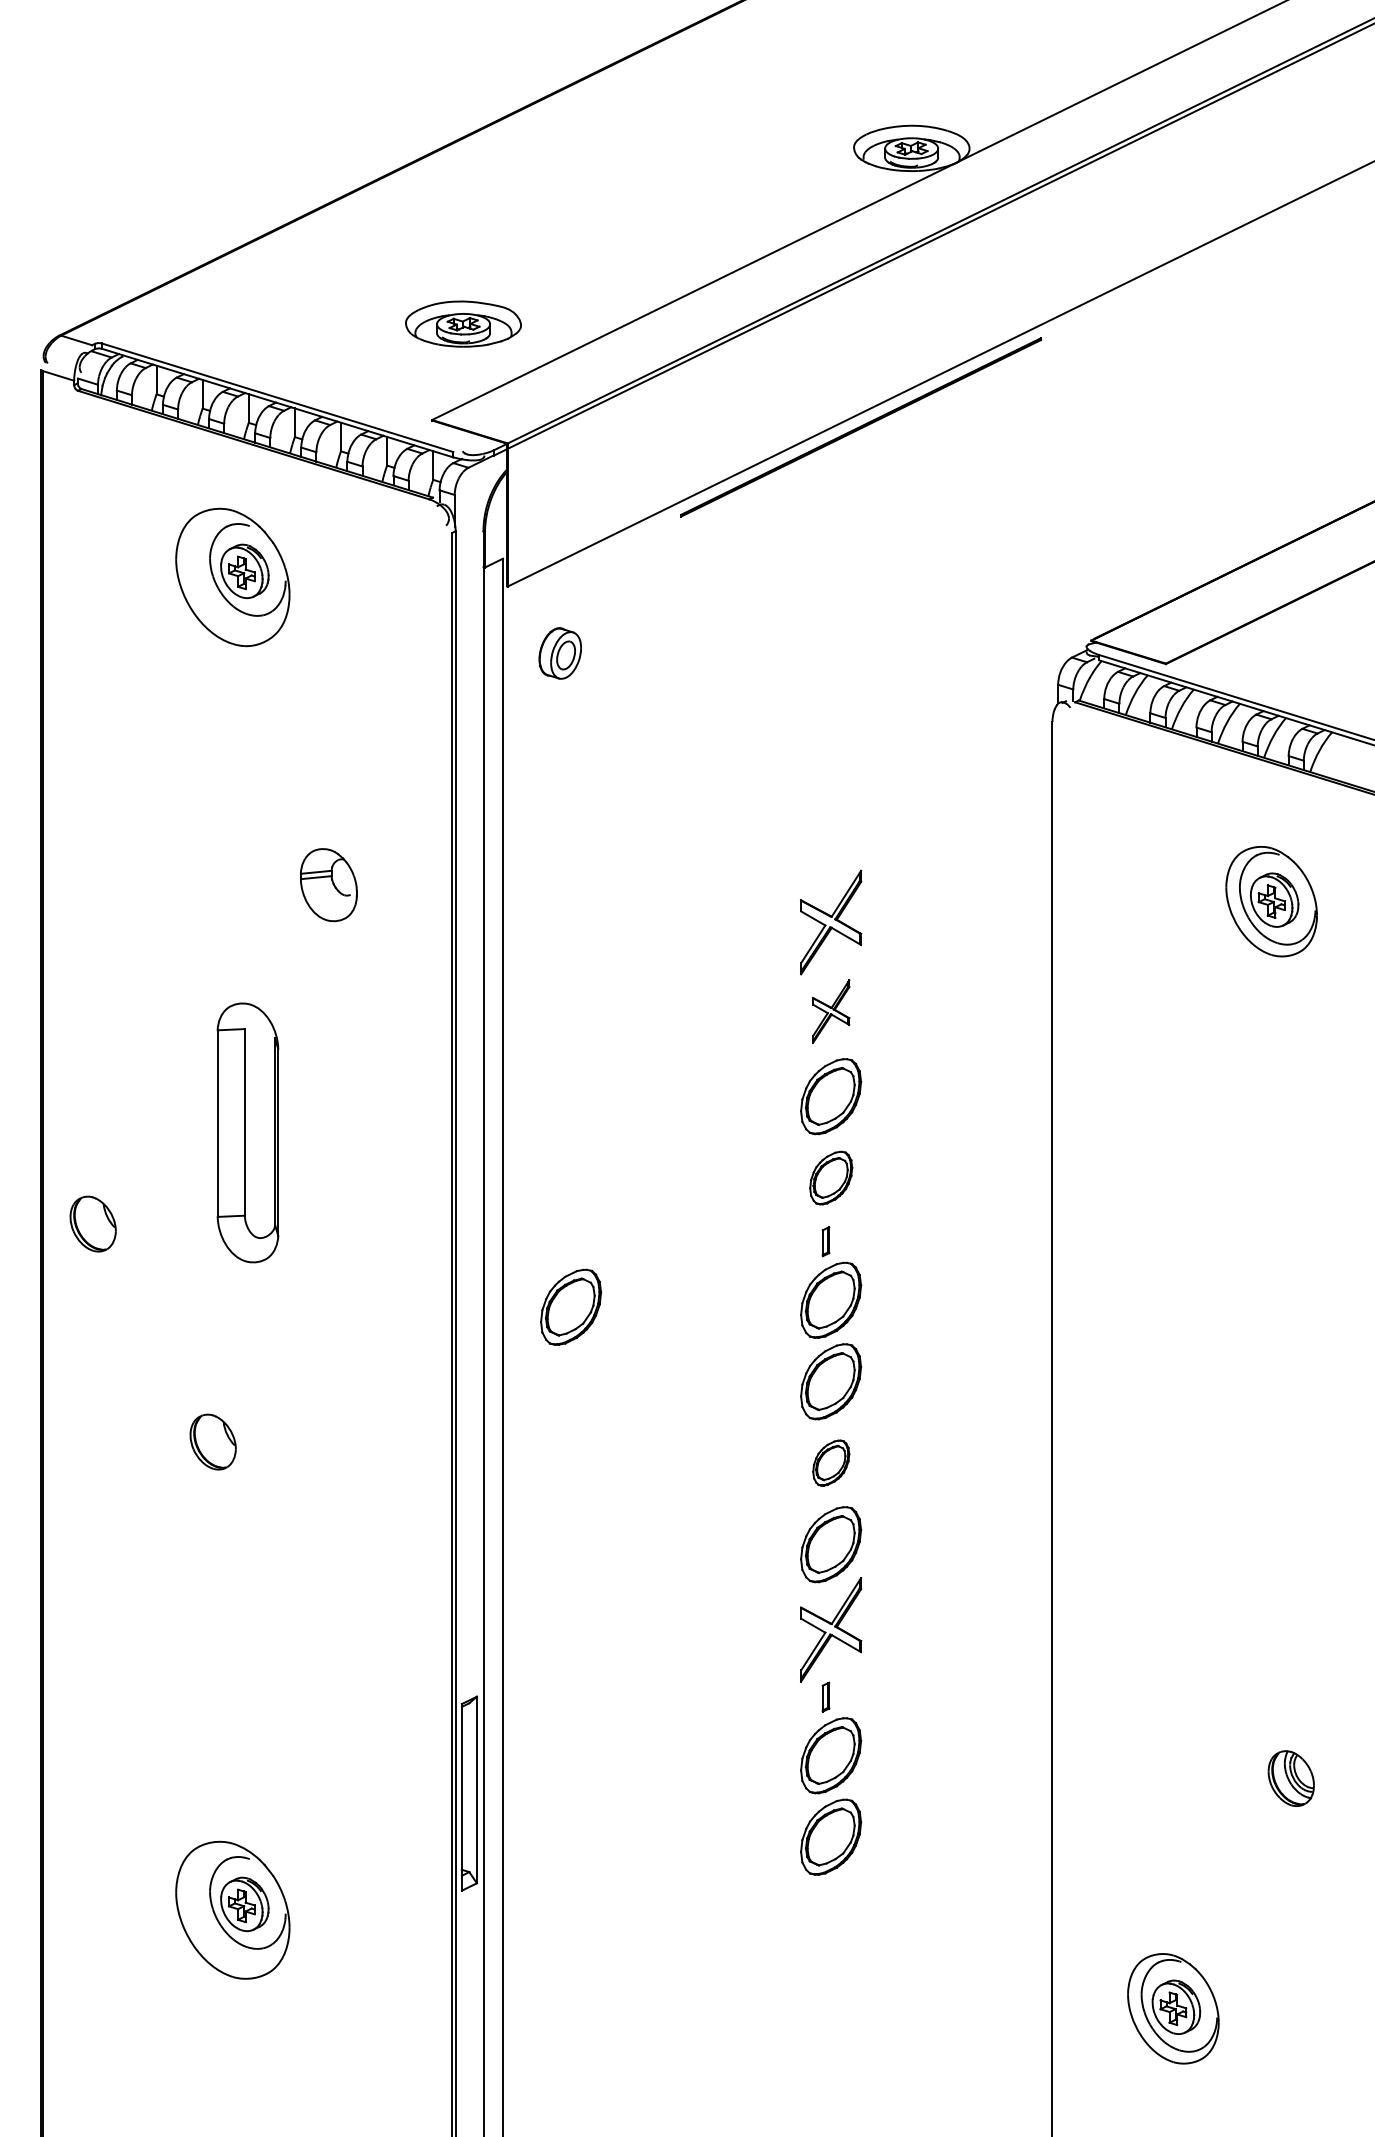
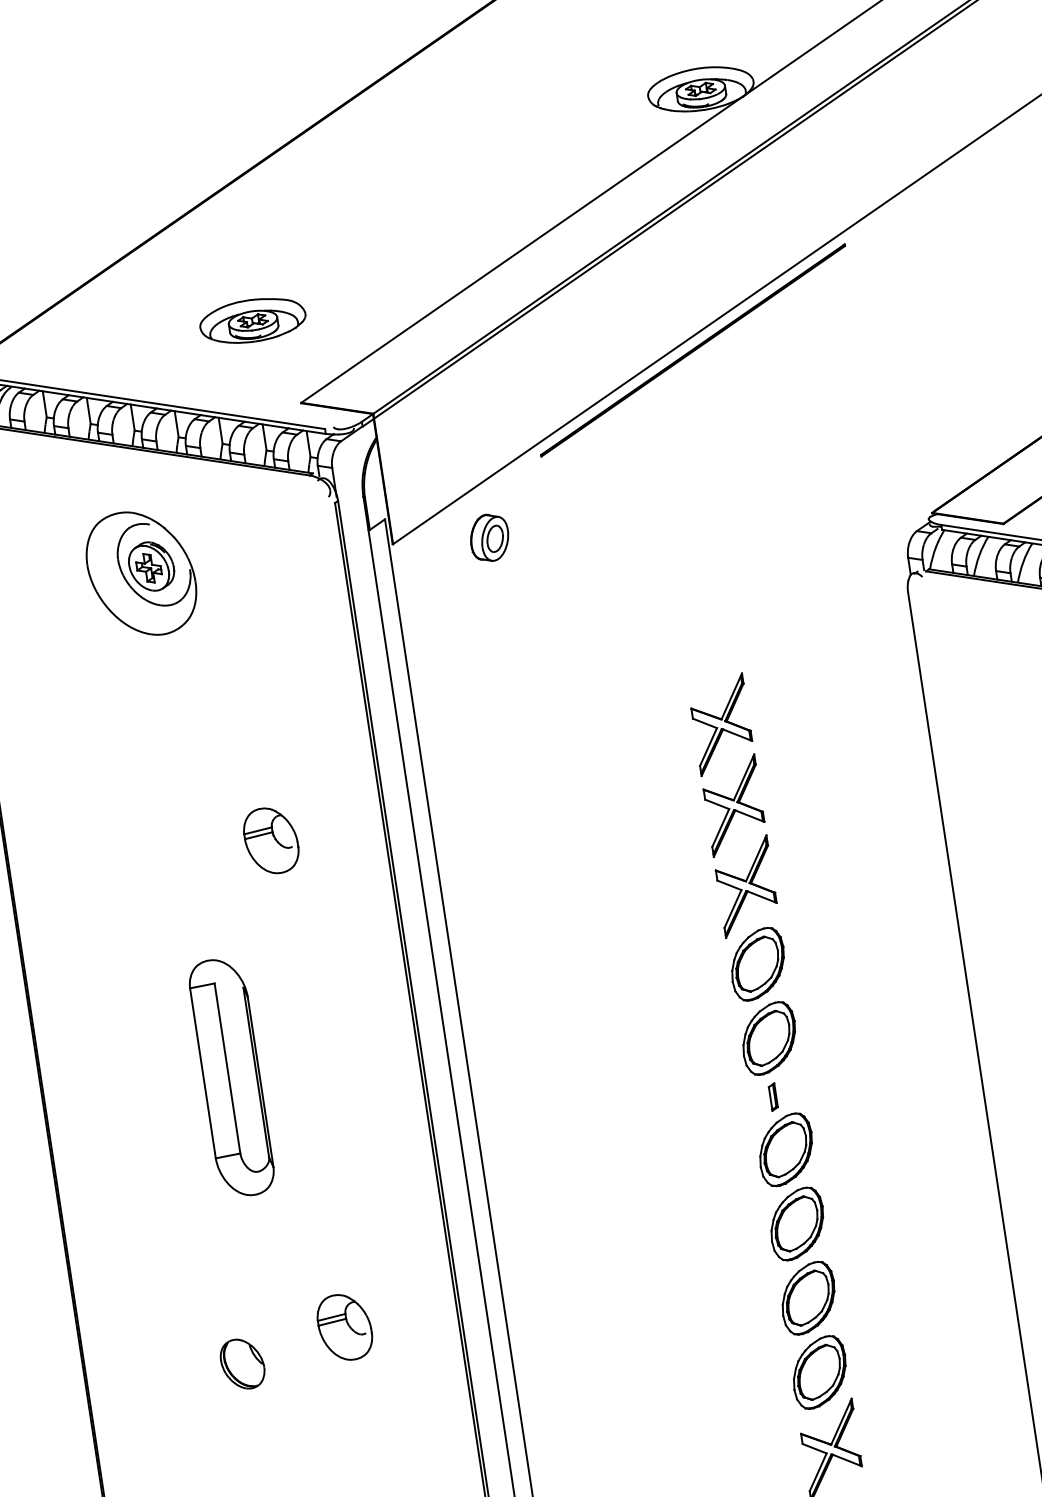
part: (463, 323) -> (252, 320), moved
part: (559, 653) -> (488, 537), moved
part: (831, 833) -> (722, 724), added
part: (831, 1011) -> (746, 886), size x1.67
part: (831, 1177) -> (769, 1037), size x1.43
part: (92, 1223) -> (102, 1181), removed
part: (571, 1306) -> (550, 1191), removed
part: (328, 1419) -> (344, 1327), added
part: (831, 1462) -> (808, 1297), size x1.67

